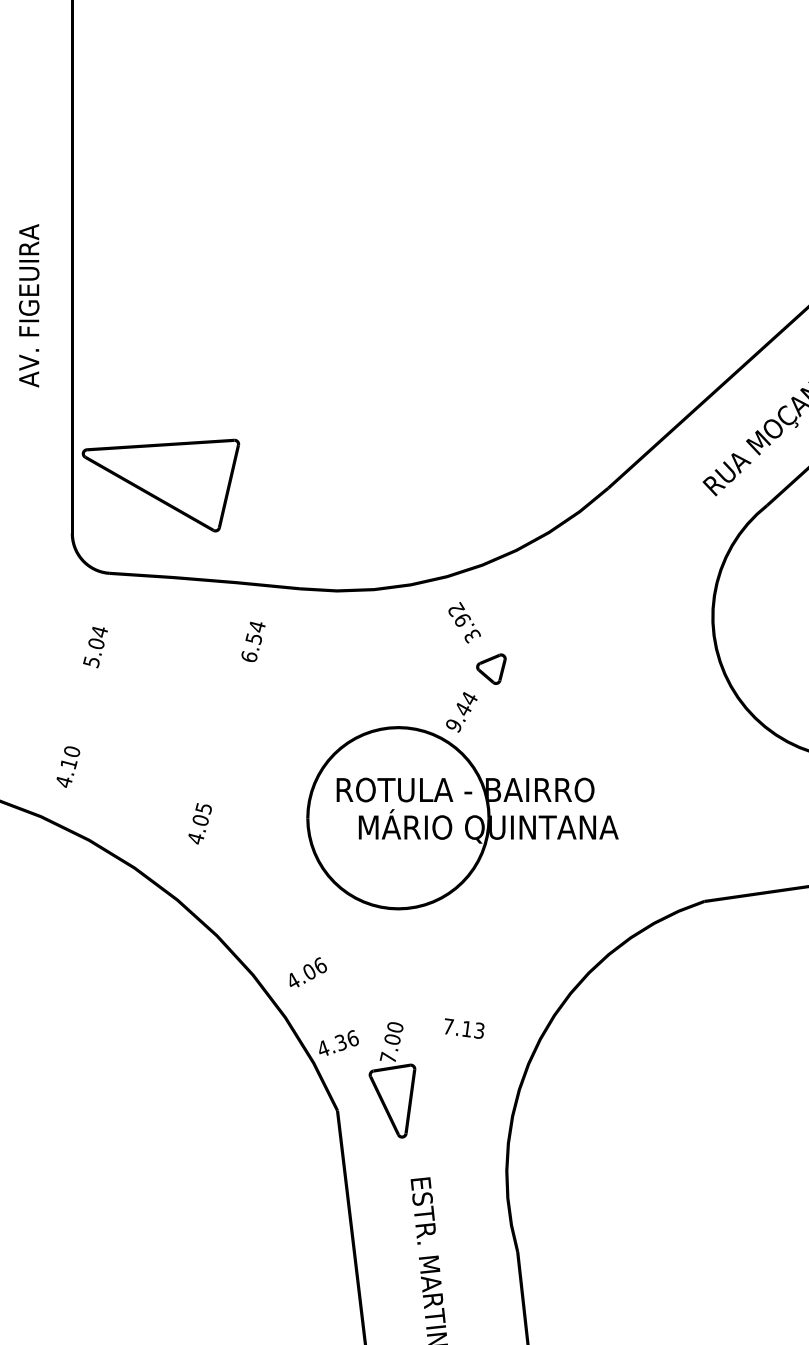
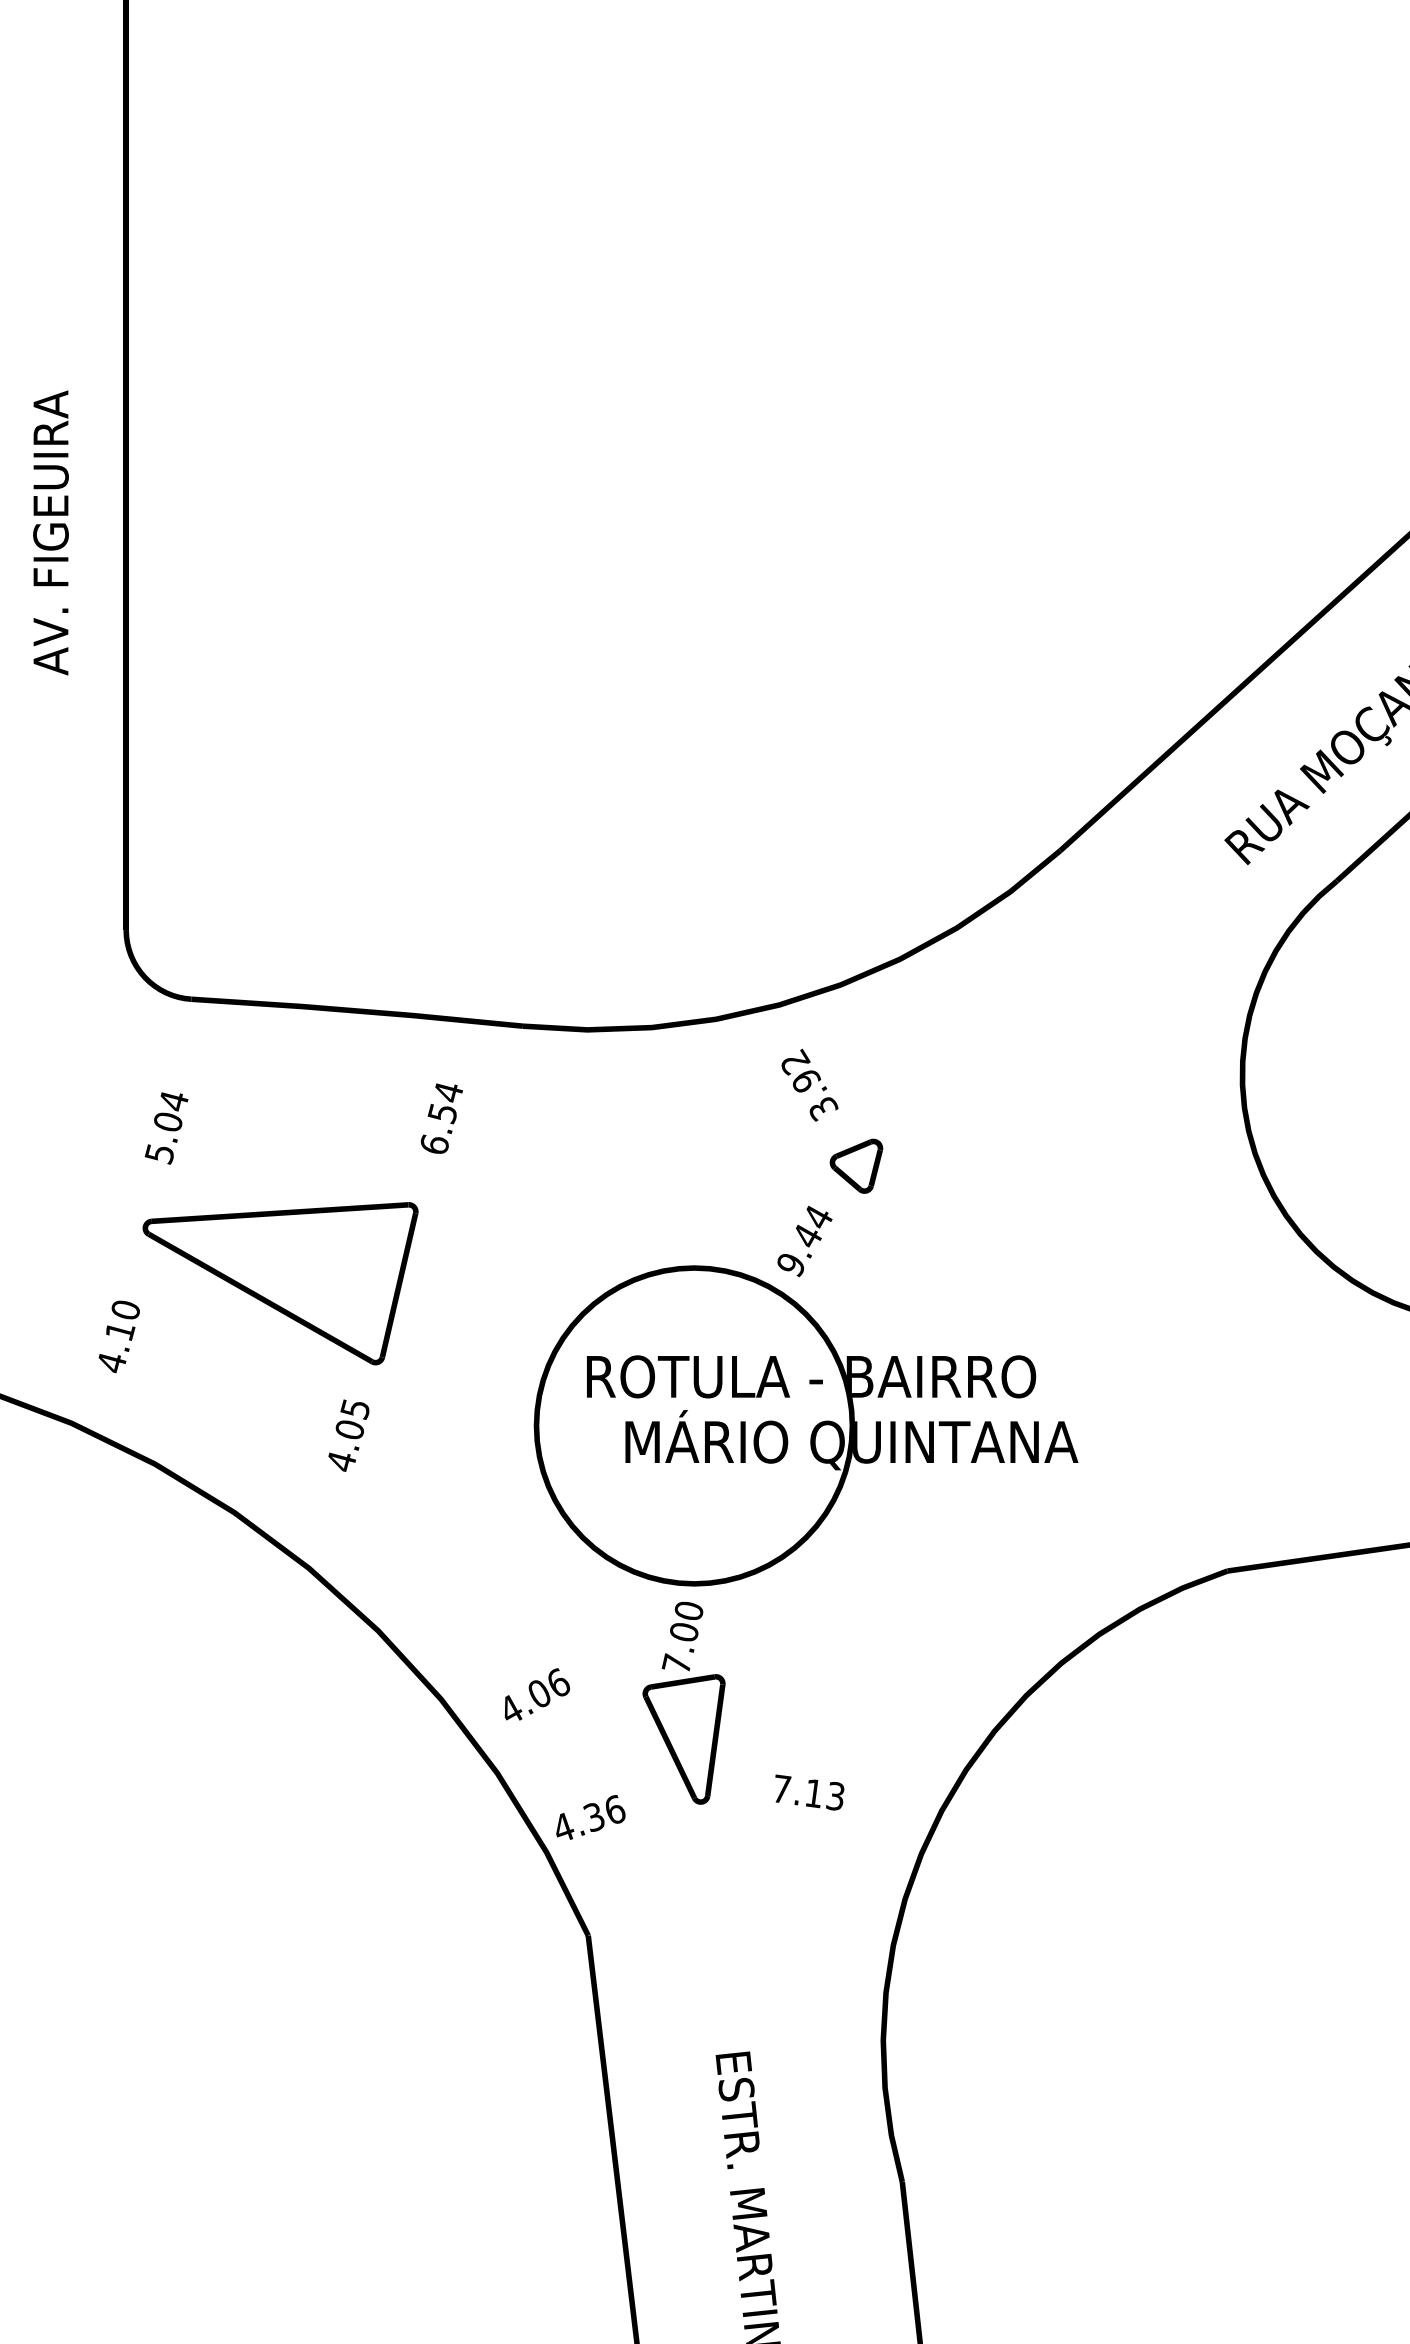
part: (160, 485) -> (279, 1283), moved
text: (392, 1080) -> (684, 1703), moved

